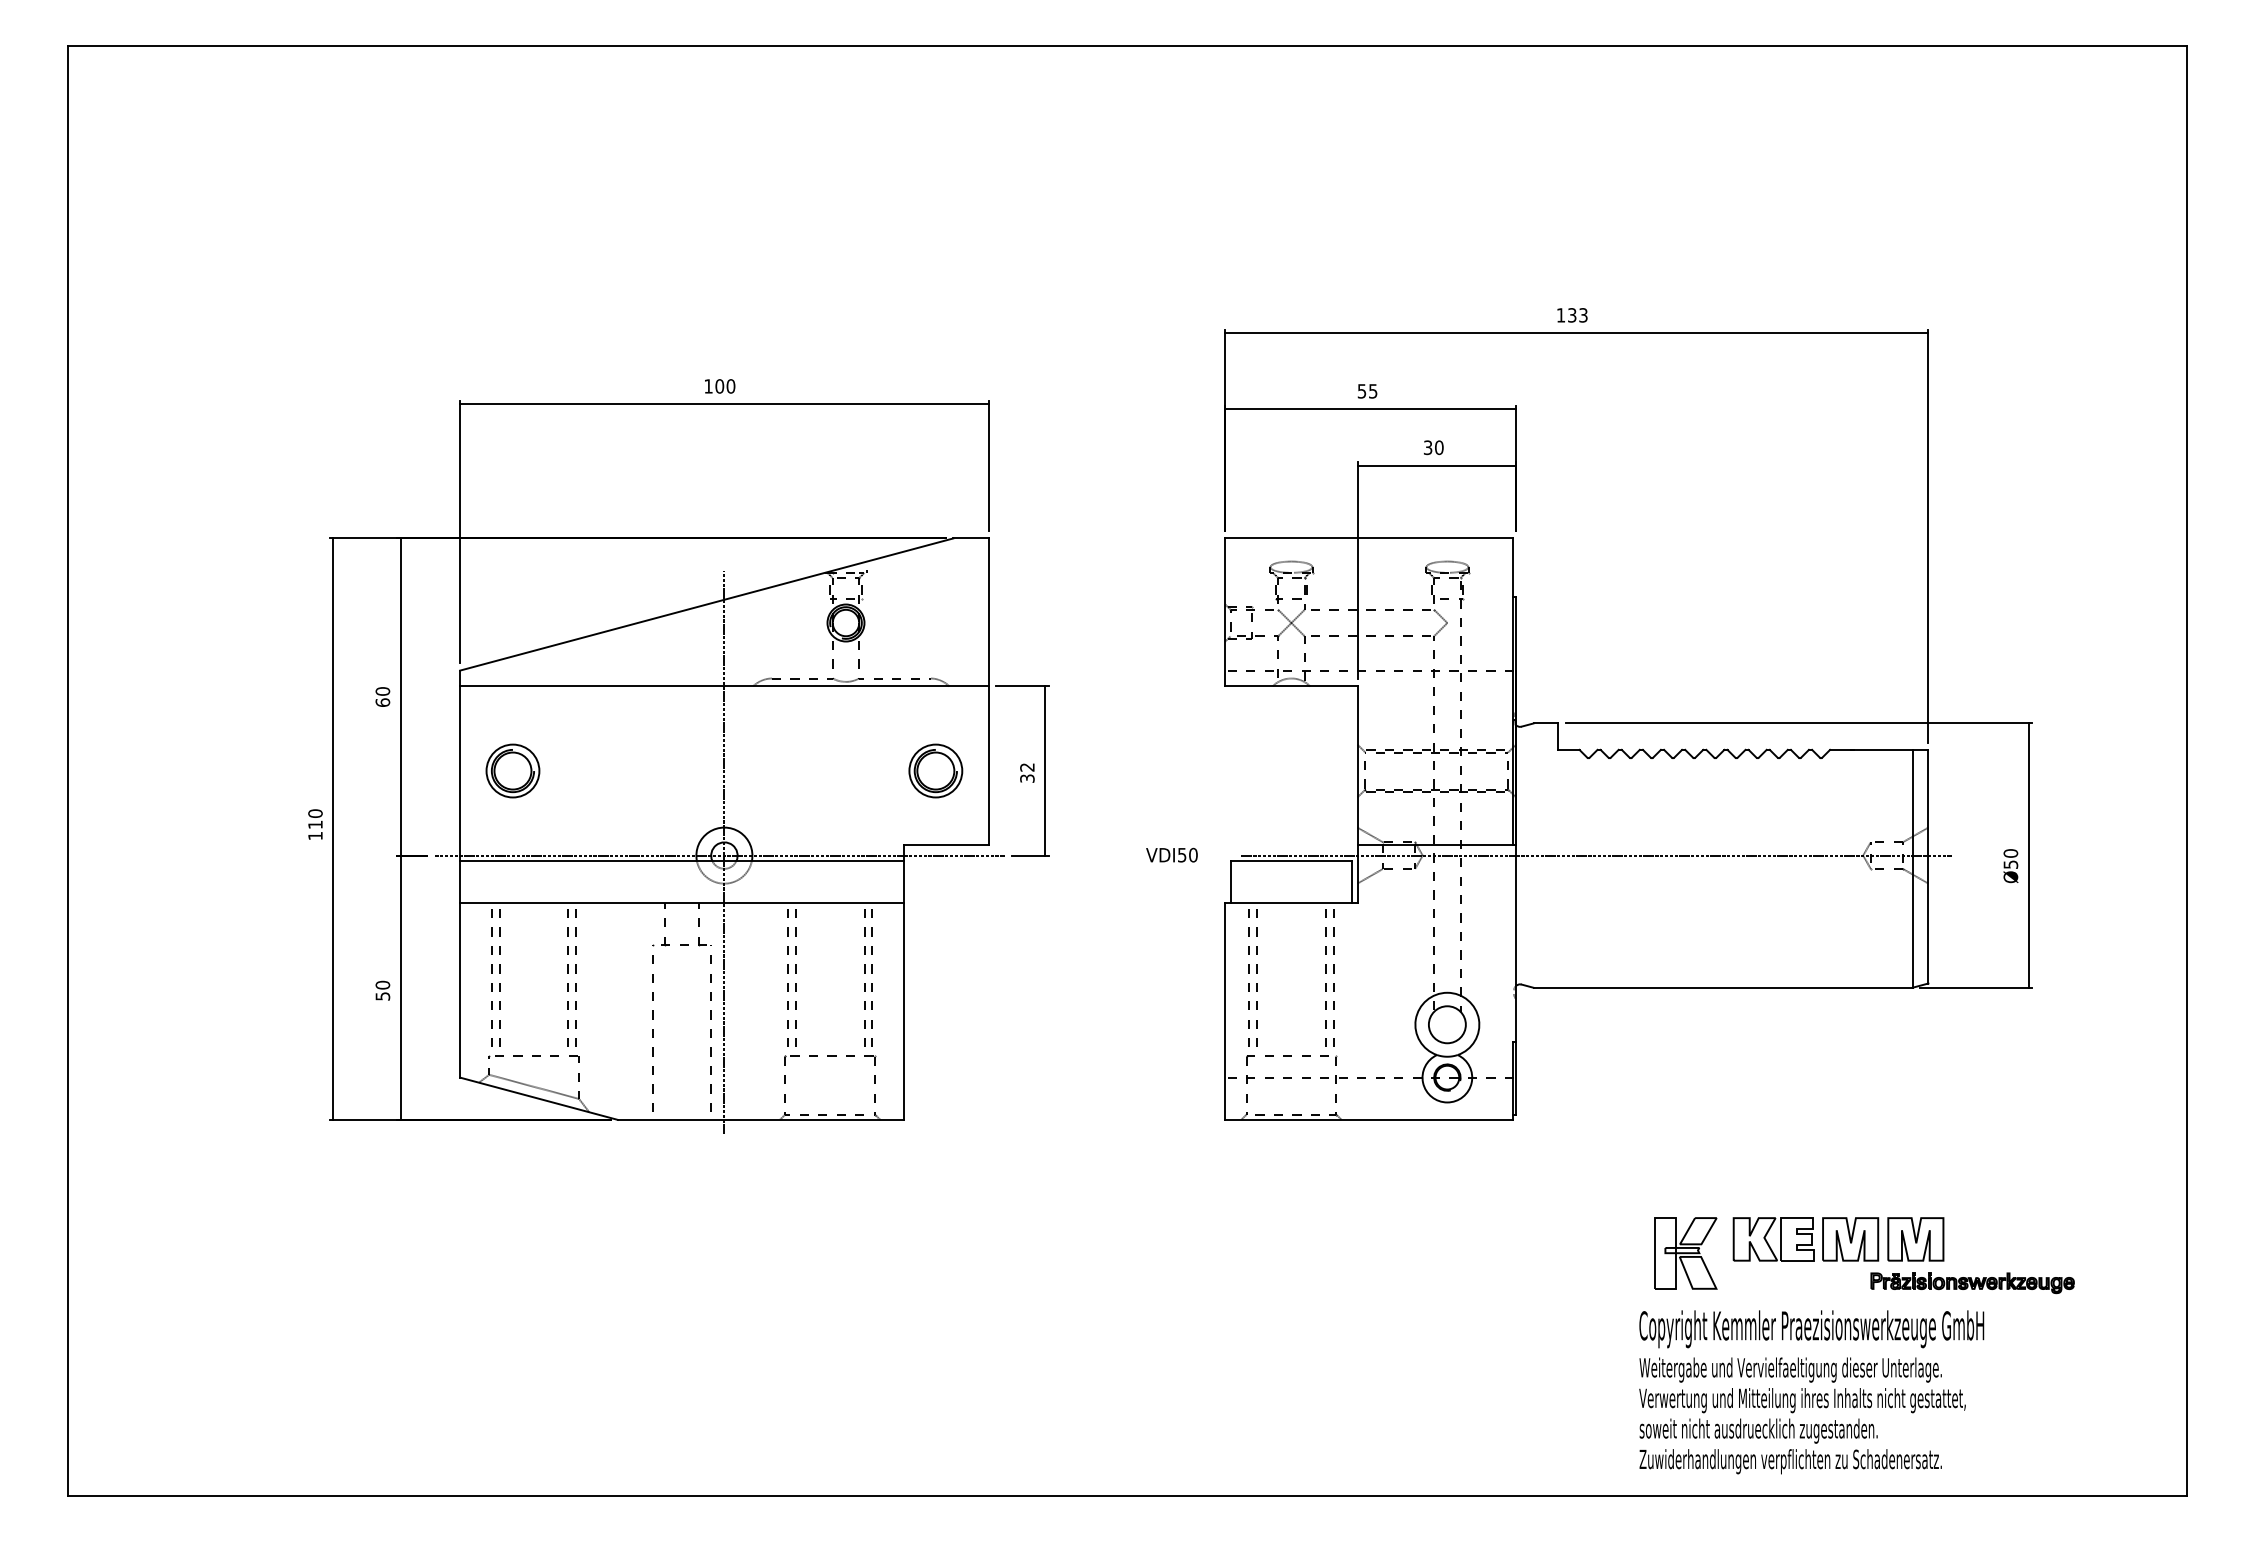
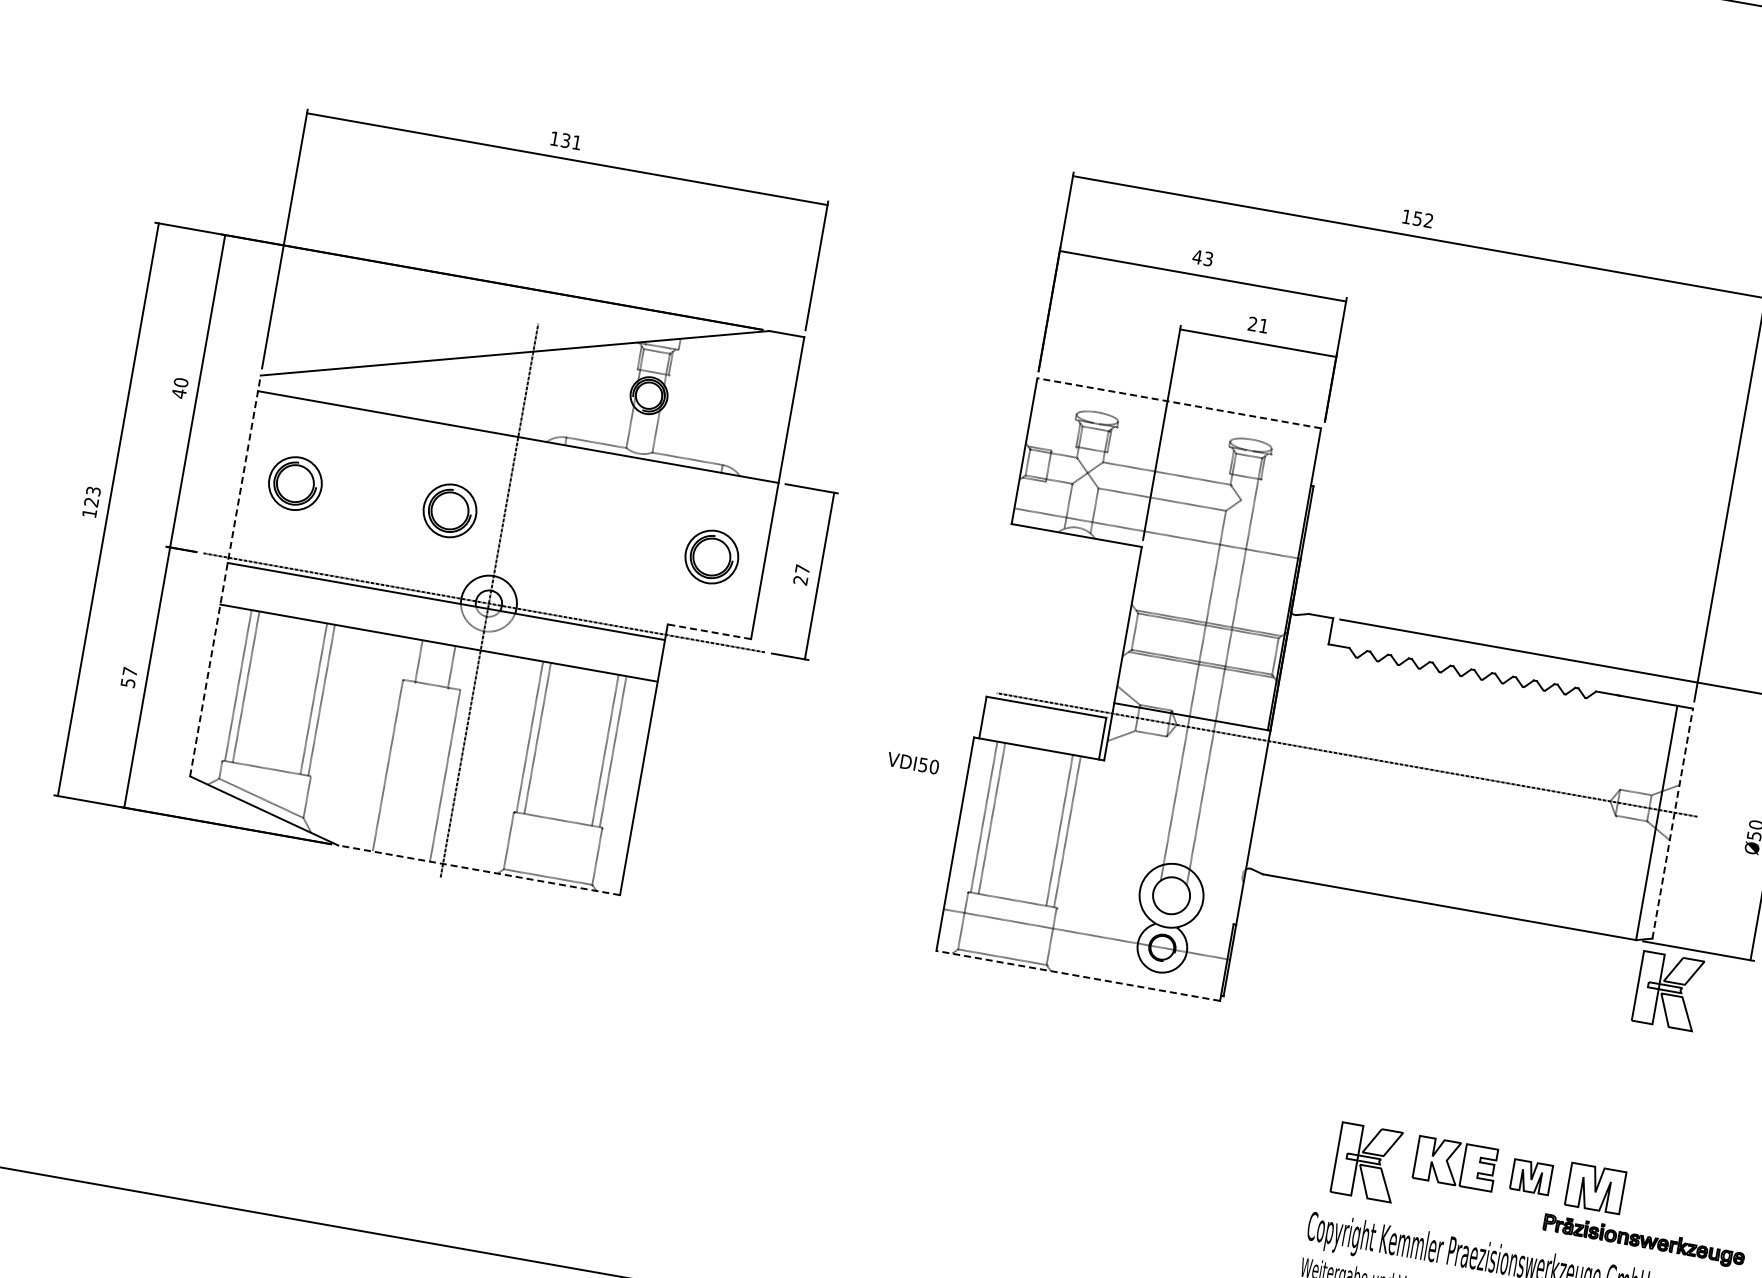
text: (1577, 315) -> (1422, 219), 133 -> 152
text: (725, 386) -> (571, 141), 100 -> 131
text: (1367, 391) -> (1202, 258), 55 -> 43
text: (1433, 447) -> (1258, 324), 30 -> 21
line: (1368, 538) -> (1178, 403), solid -> dashed
text: (382, 702) -> (178, 393), 60 -> 40
part: (669, 770) -> (449, 510), added
text: (1027, 772) -> (801, 574), 32 -> 27
text: (315, 819) -> (92, 497), 110 -> 123
line: (945, 845) -> (708, 632), solid -> dashed
text: (1171, 854) -> (912, 762), moved
line: (1928, 866) -> (1672, 823), solid -> dashed
line: (460, 874) -> (225, 576), solid -> dashed
text: (382, 984) -> (129, 671), 50 -> 57
part: (1952, 1032) -> (1667, 991), added
line: (760, 1119) -> (478, 869), solid -> dashed
line: (1368, 1119) -> (1077, 975), solid -> dashed
part: (1850, 1239) -> (1531, 1177), size x0.7

